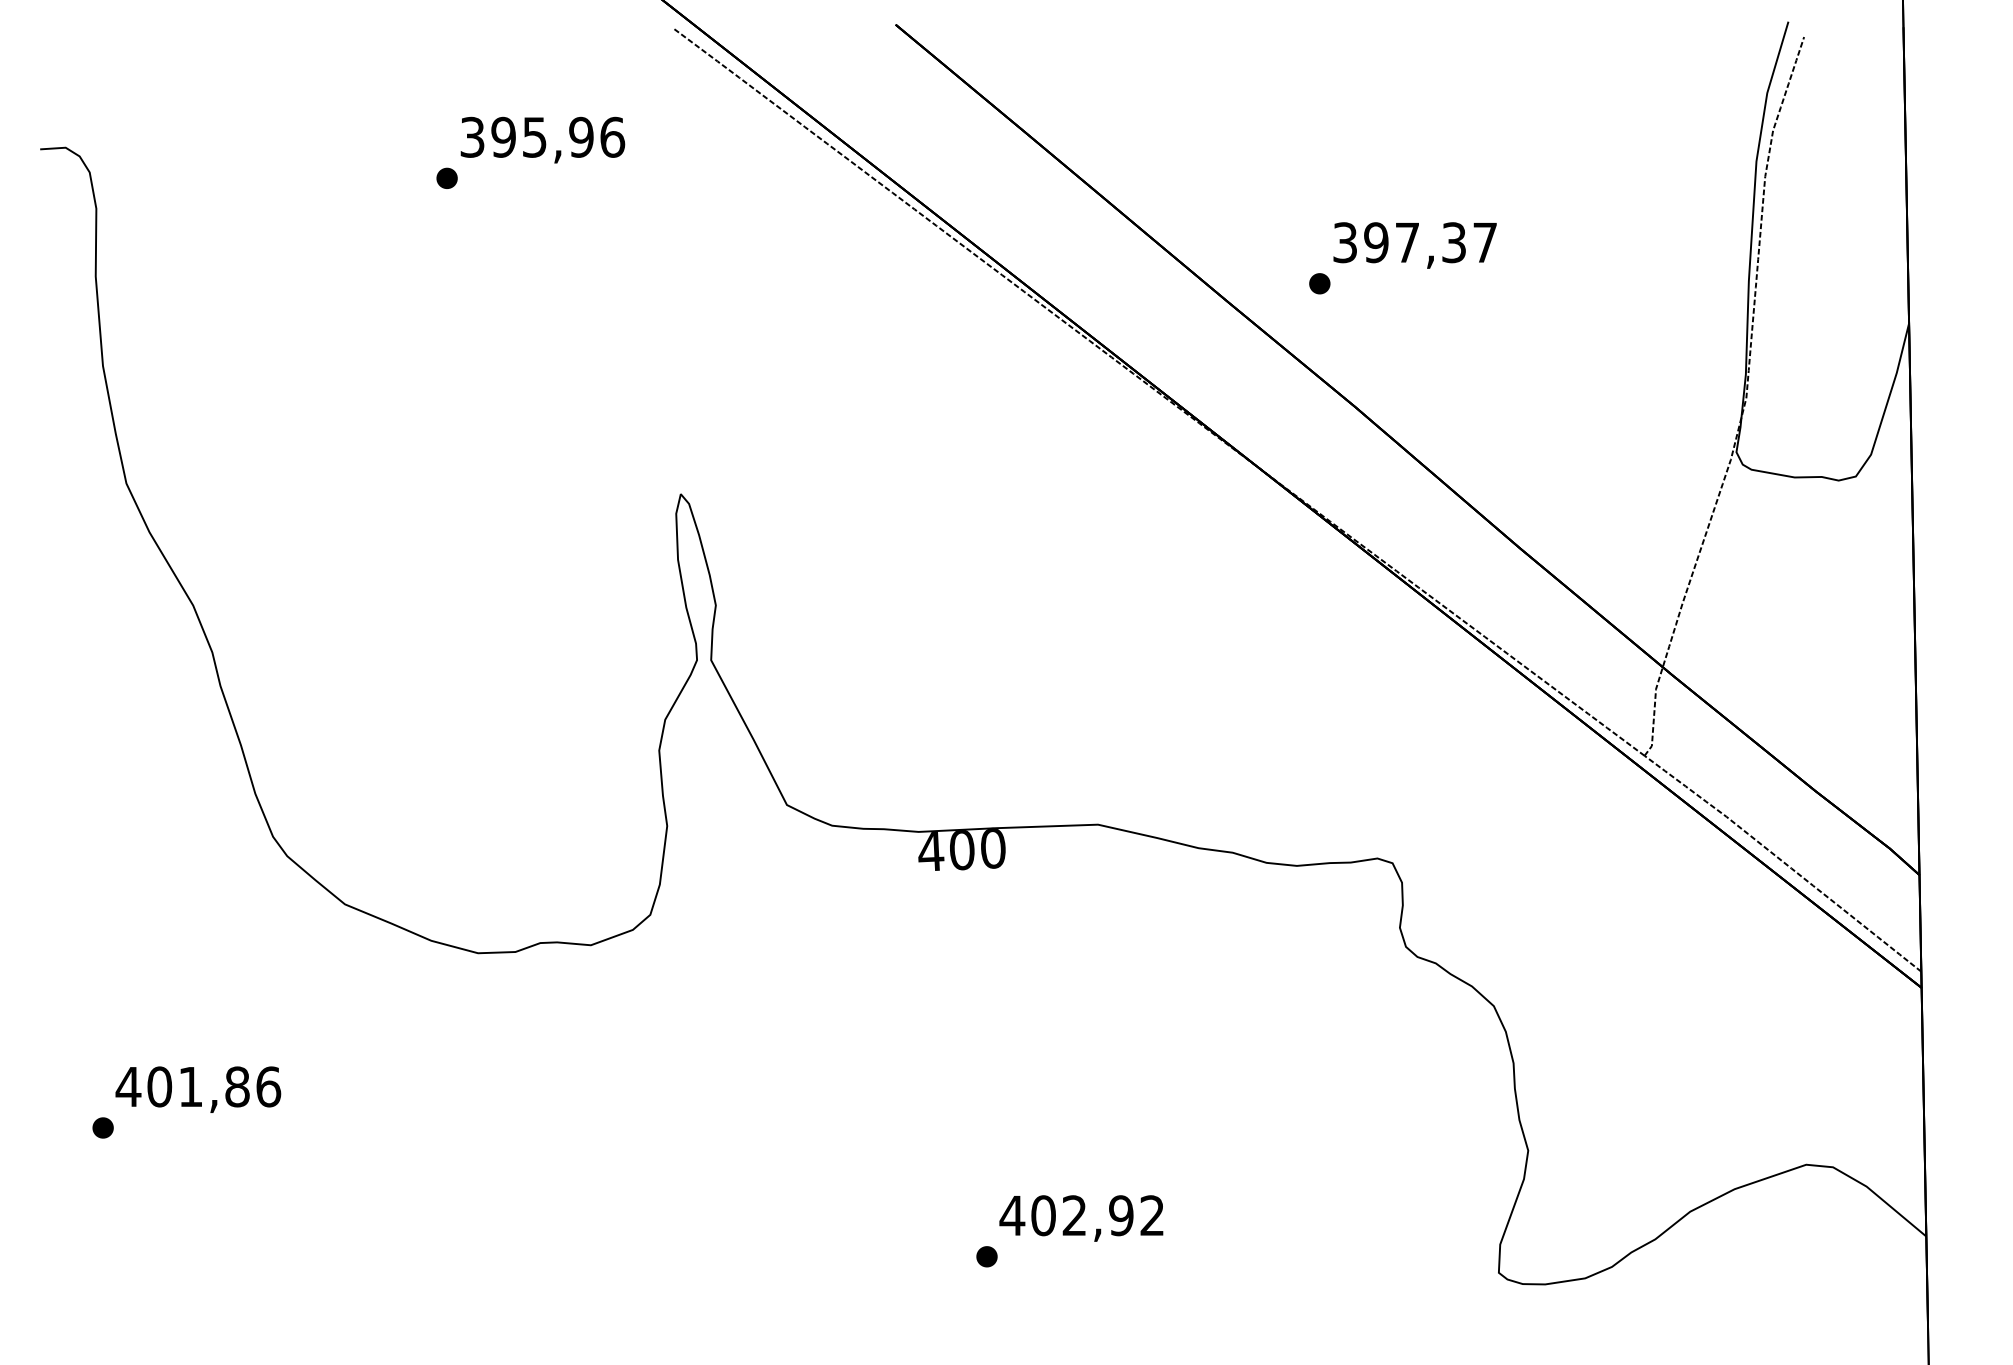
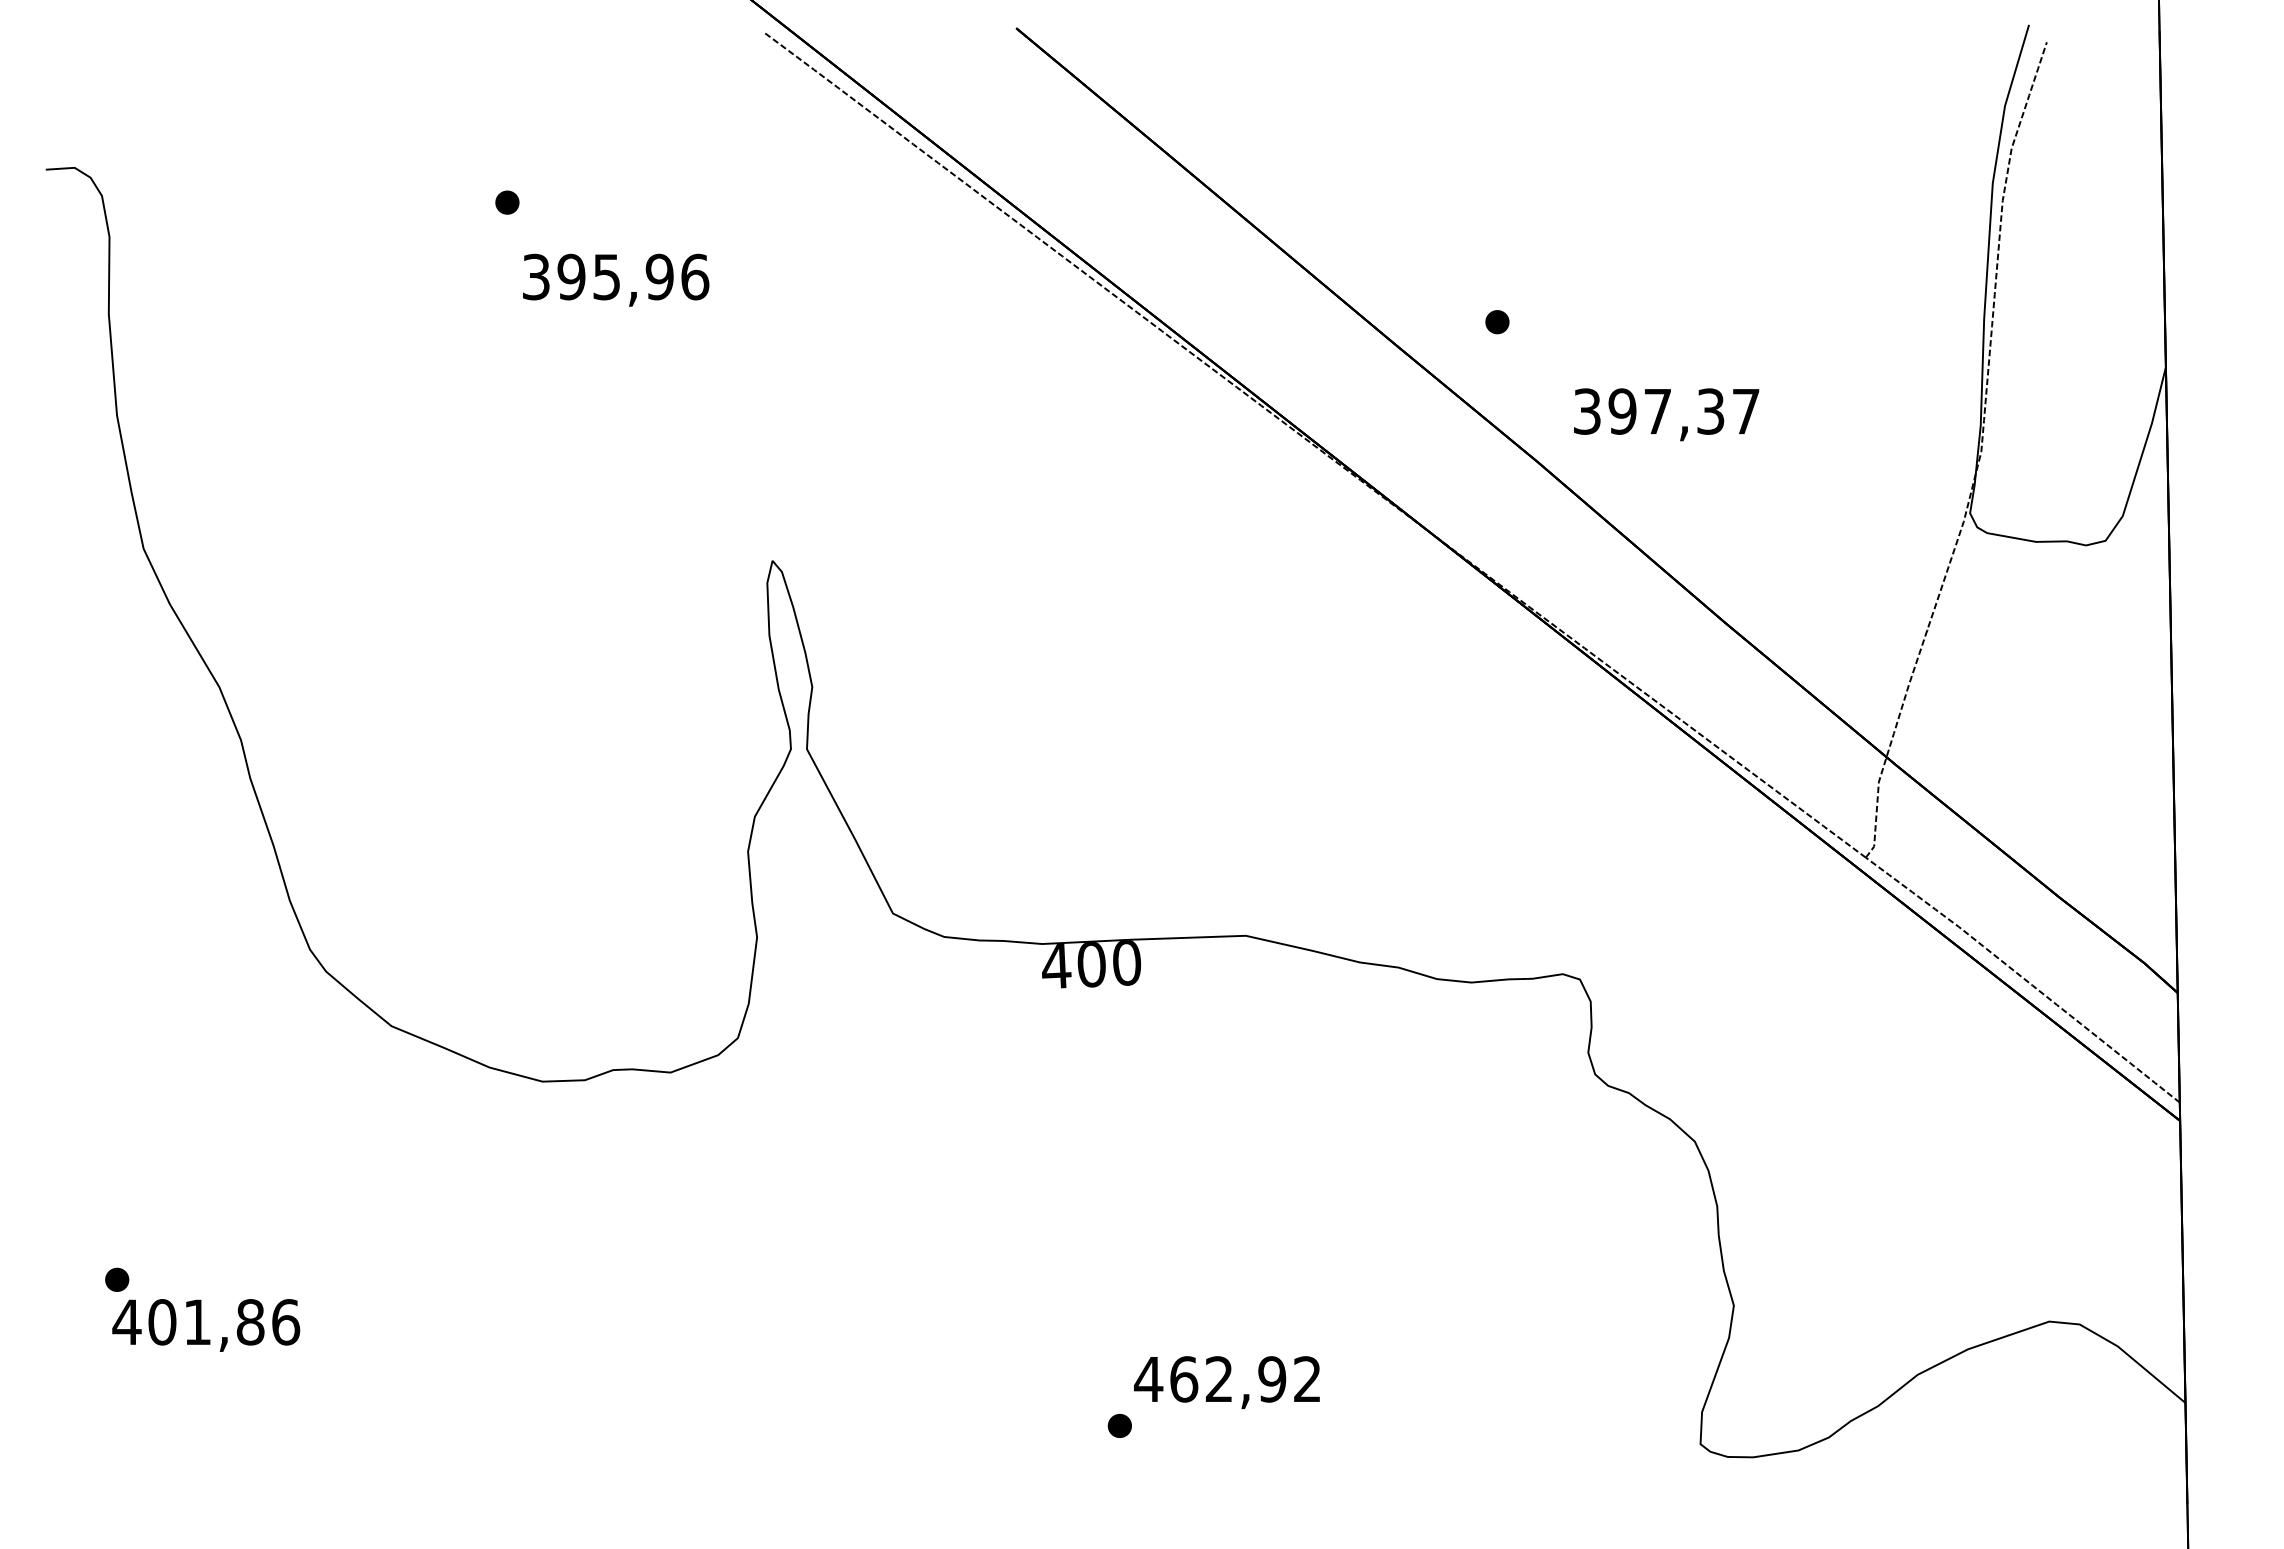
text: (543, 139) -> (616, 279), moved
text: (1415, 245) -> (1666, 414), moved
text: (198, 1089) -> (206, 1325), moved
text: (1043, 1215) -> (1184, 1379), 402,92 -> 462,92

